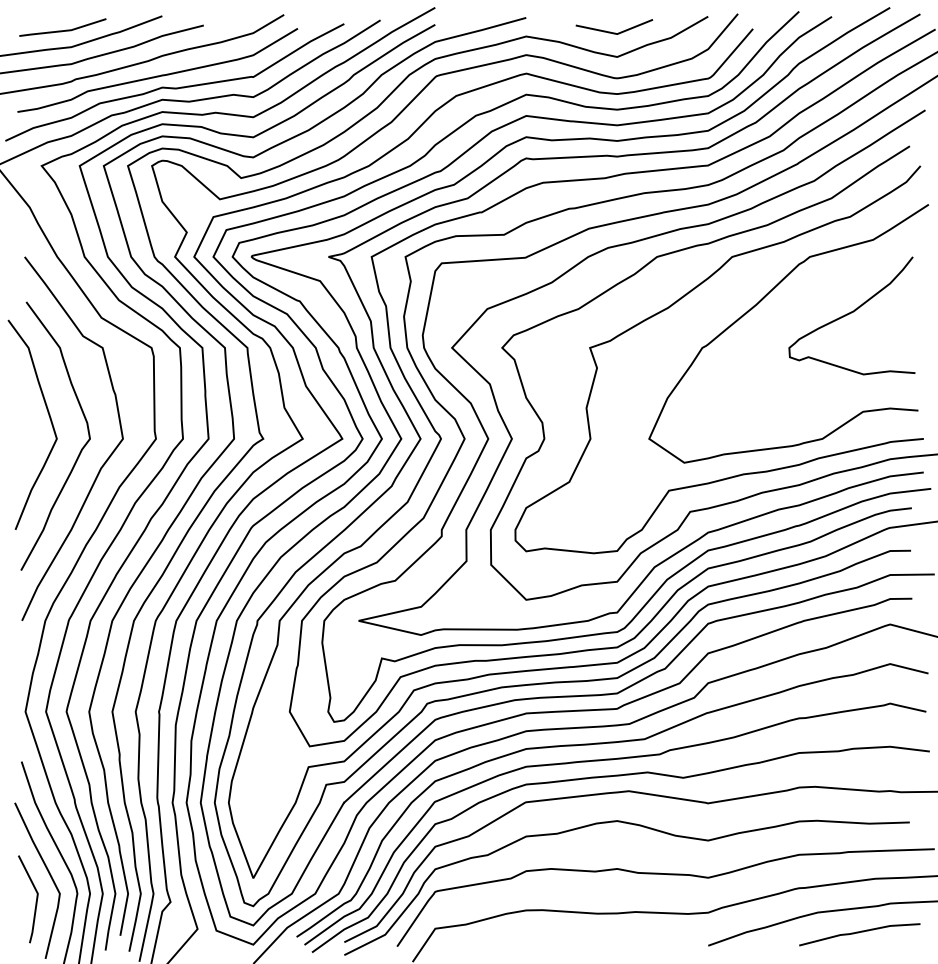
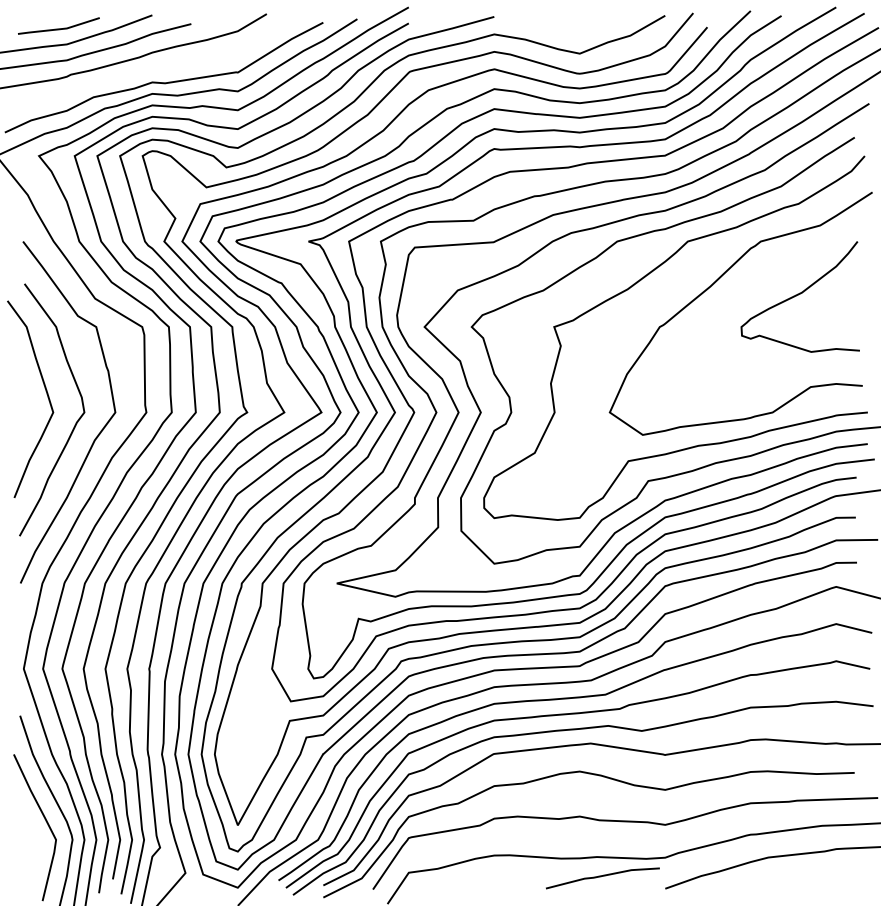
line: (614, 32) -> (577, 30), removed
curve: (157, 75) -> (147, 71), removed
line: (35, 901) -> (33, 847), removed
line: (858, 933) -> (601, 877), moved

